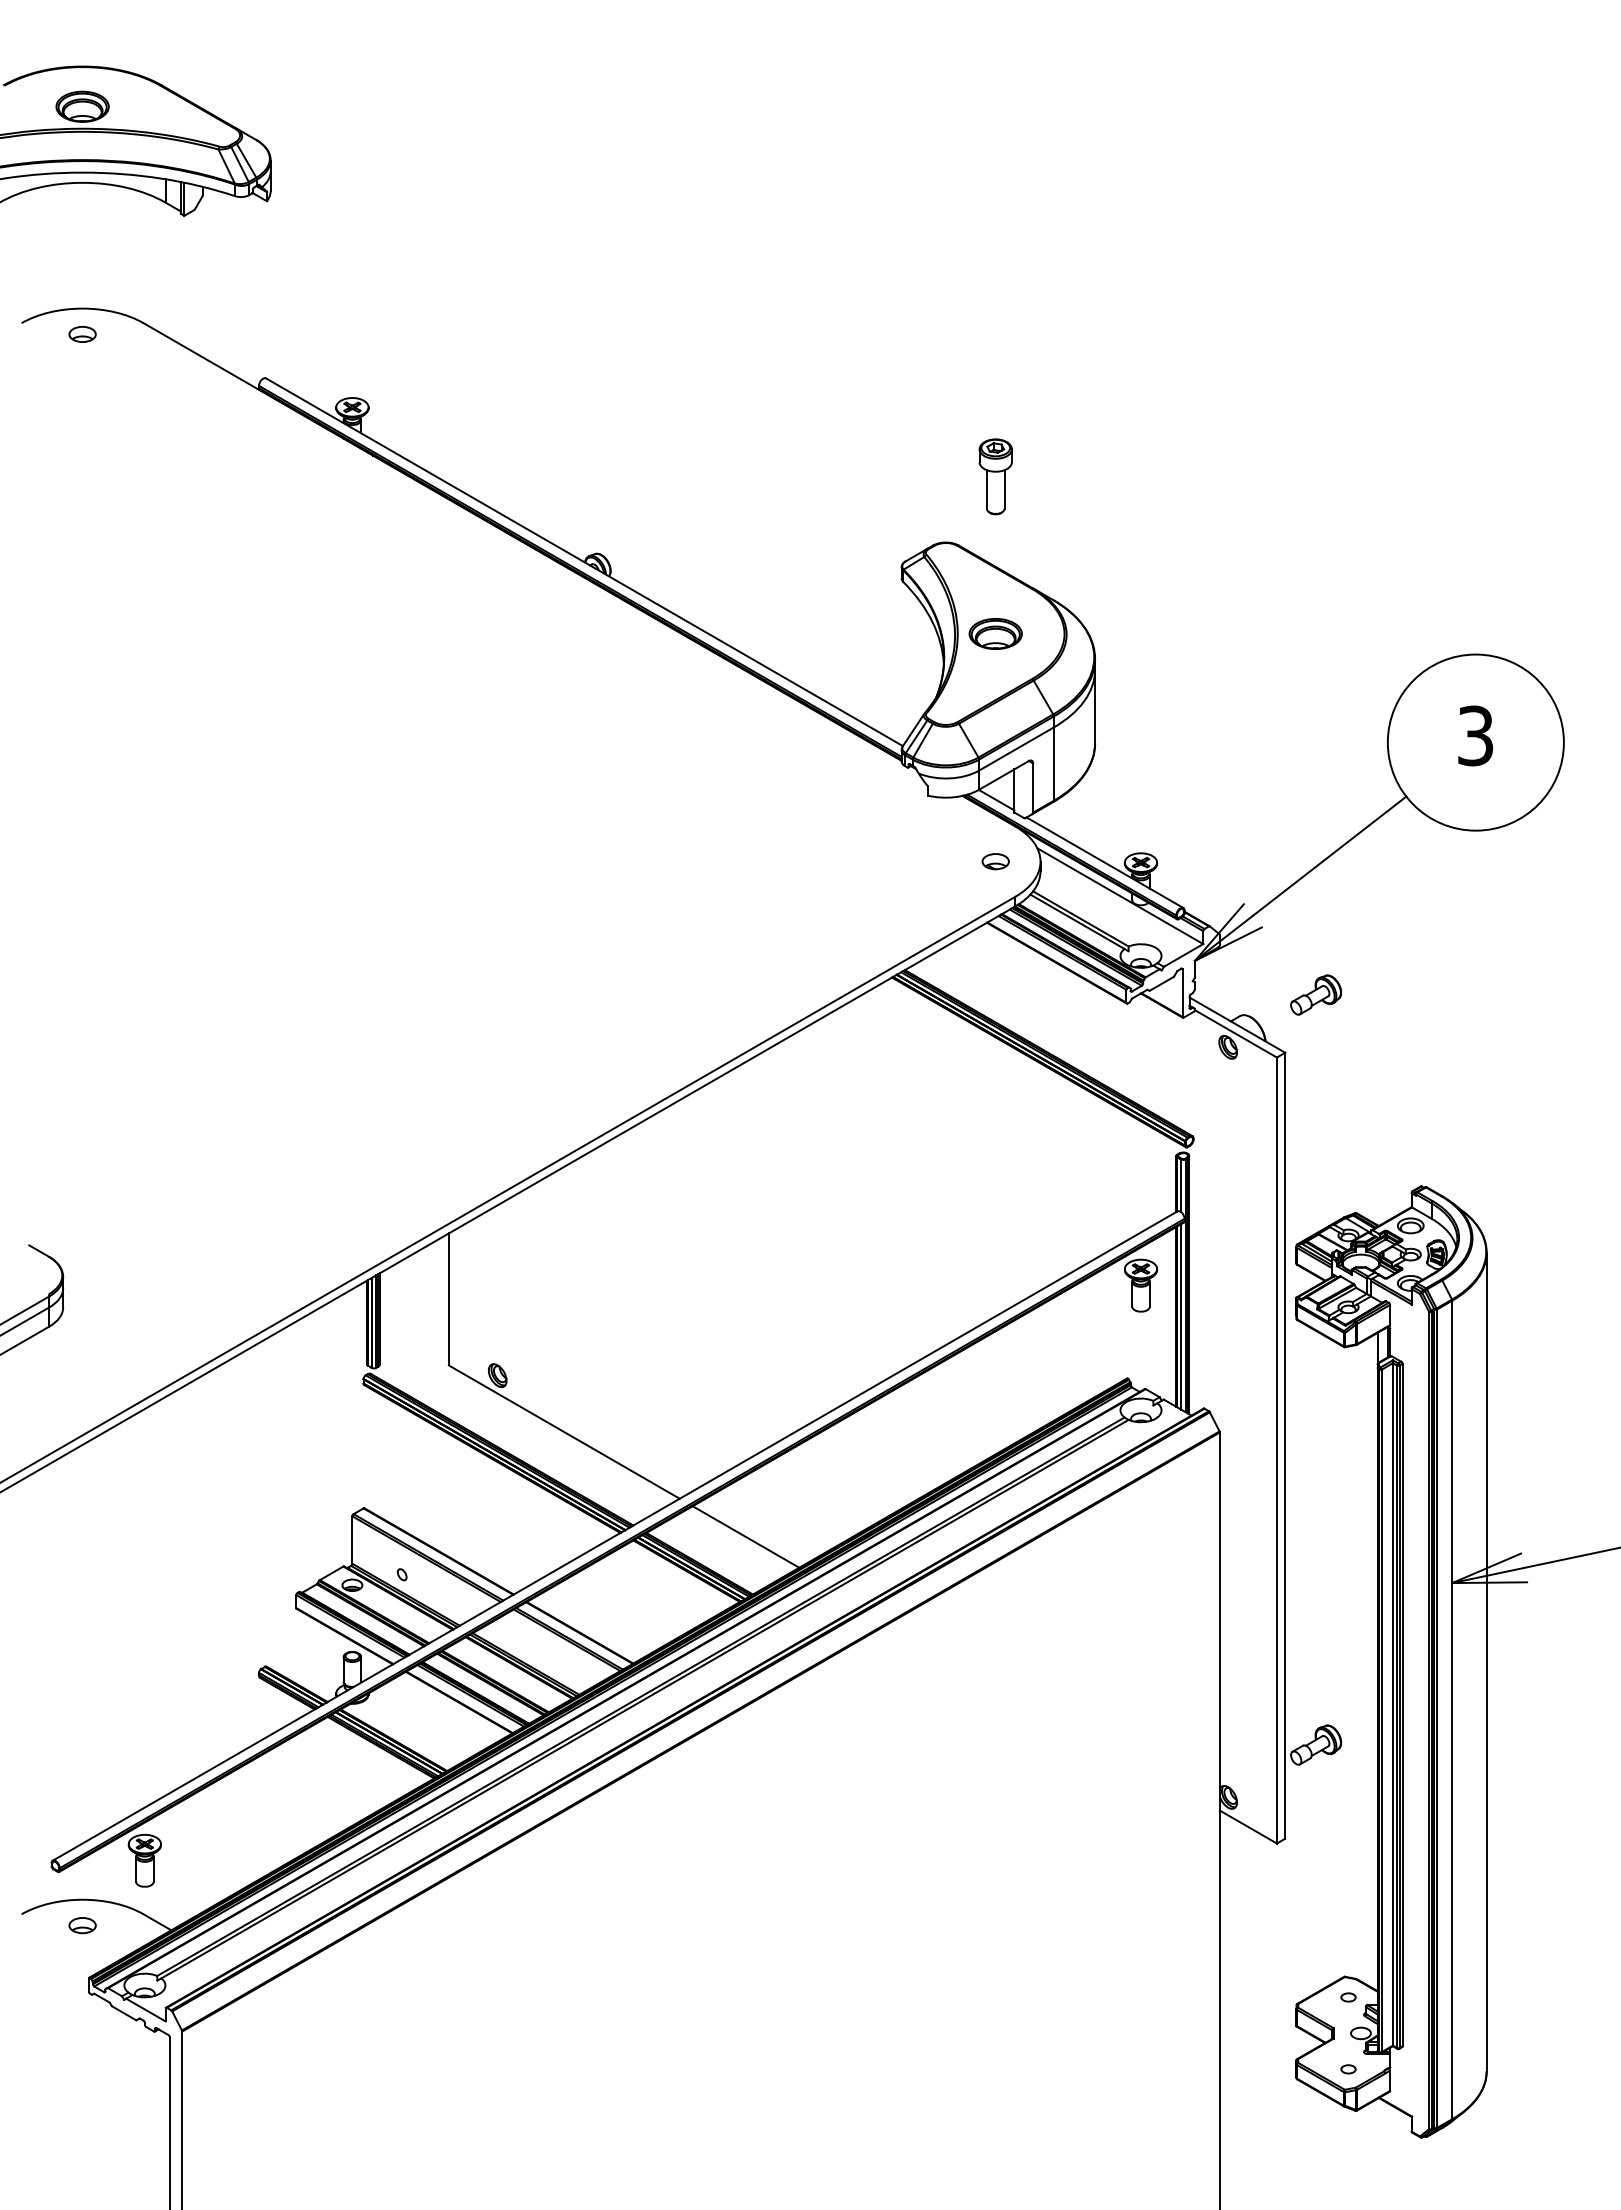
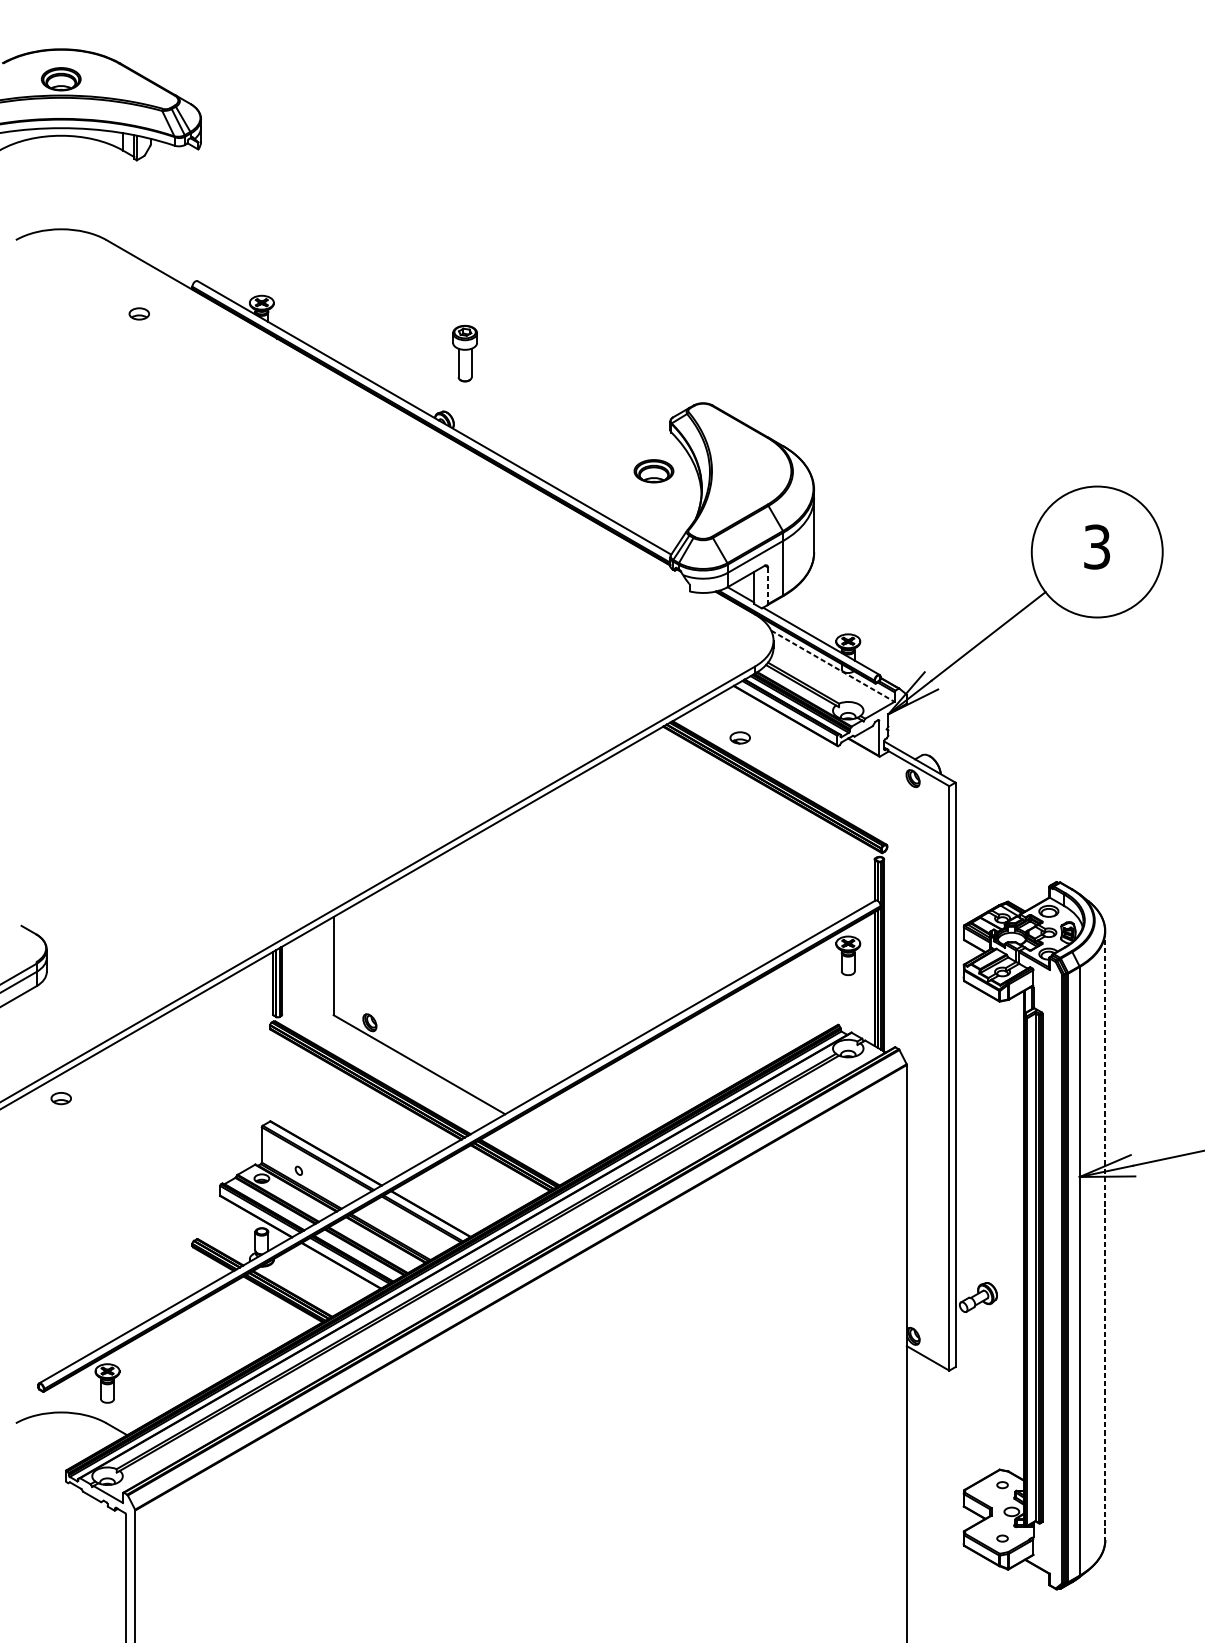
part: (82, 334) -> (139, 313), moved
part: (995, 476) -> (464, 353), moved
part: (995, 633) -> (653, 470), moved
line: (1033, 788) -> (768, 586), solid -> dashed
part: (995, 861) -> (740, 737), moved
line: (1120, 896) -> (833, 666), solid -> dashed
part: (1316, 994) -> (978, 739), removed
line: (745, 1536) -> (554, 1142), removed
line: (1486, 1662) -> (1105, 1236), solid -> dashed
part: (82, 1925) -> (61, 1098), moved

